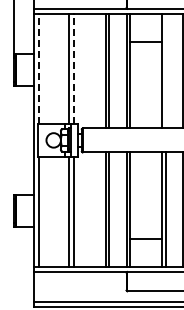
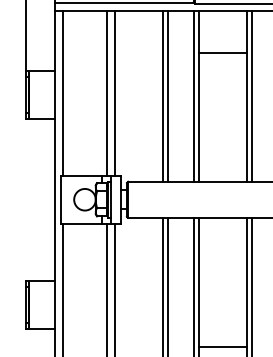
line: (38, 68) -> (62, 92), dashed -> solid
line: (73, 68) -> (114, 92), dashed -> solid
line: (165, 70) -> (251, 95), added

